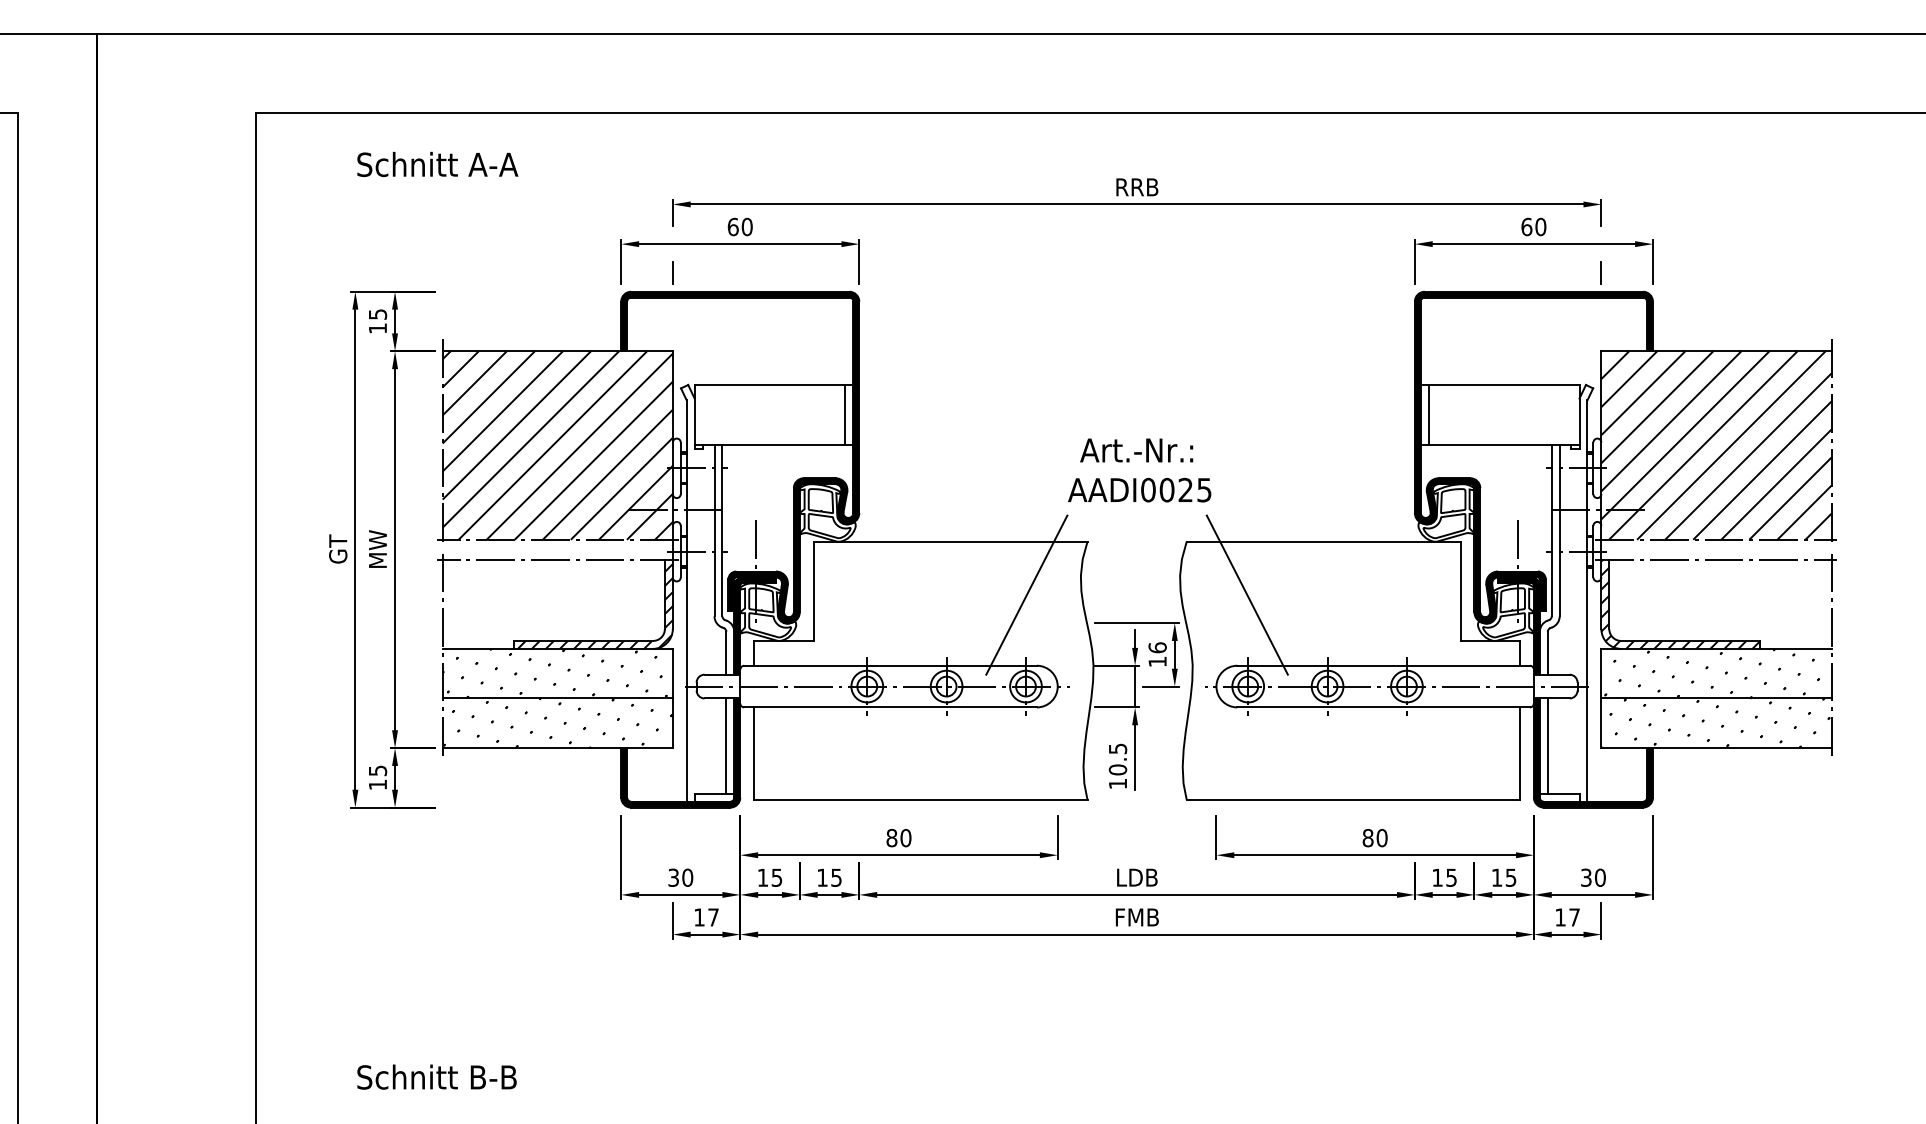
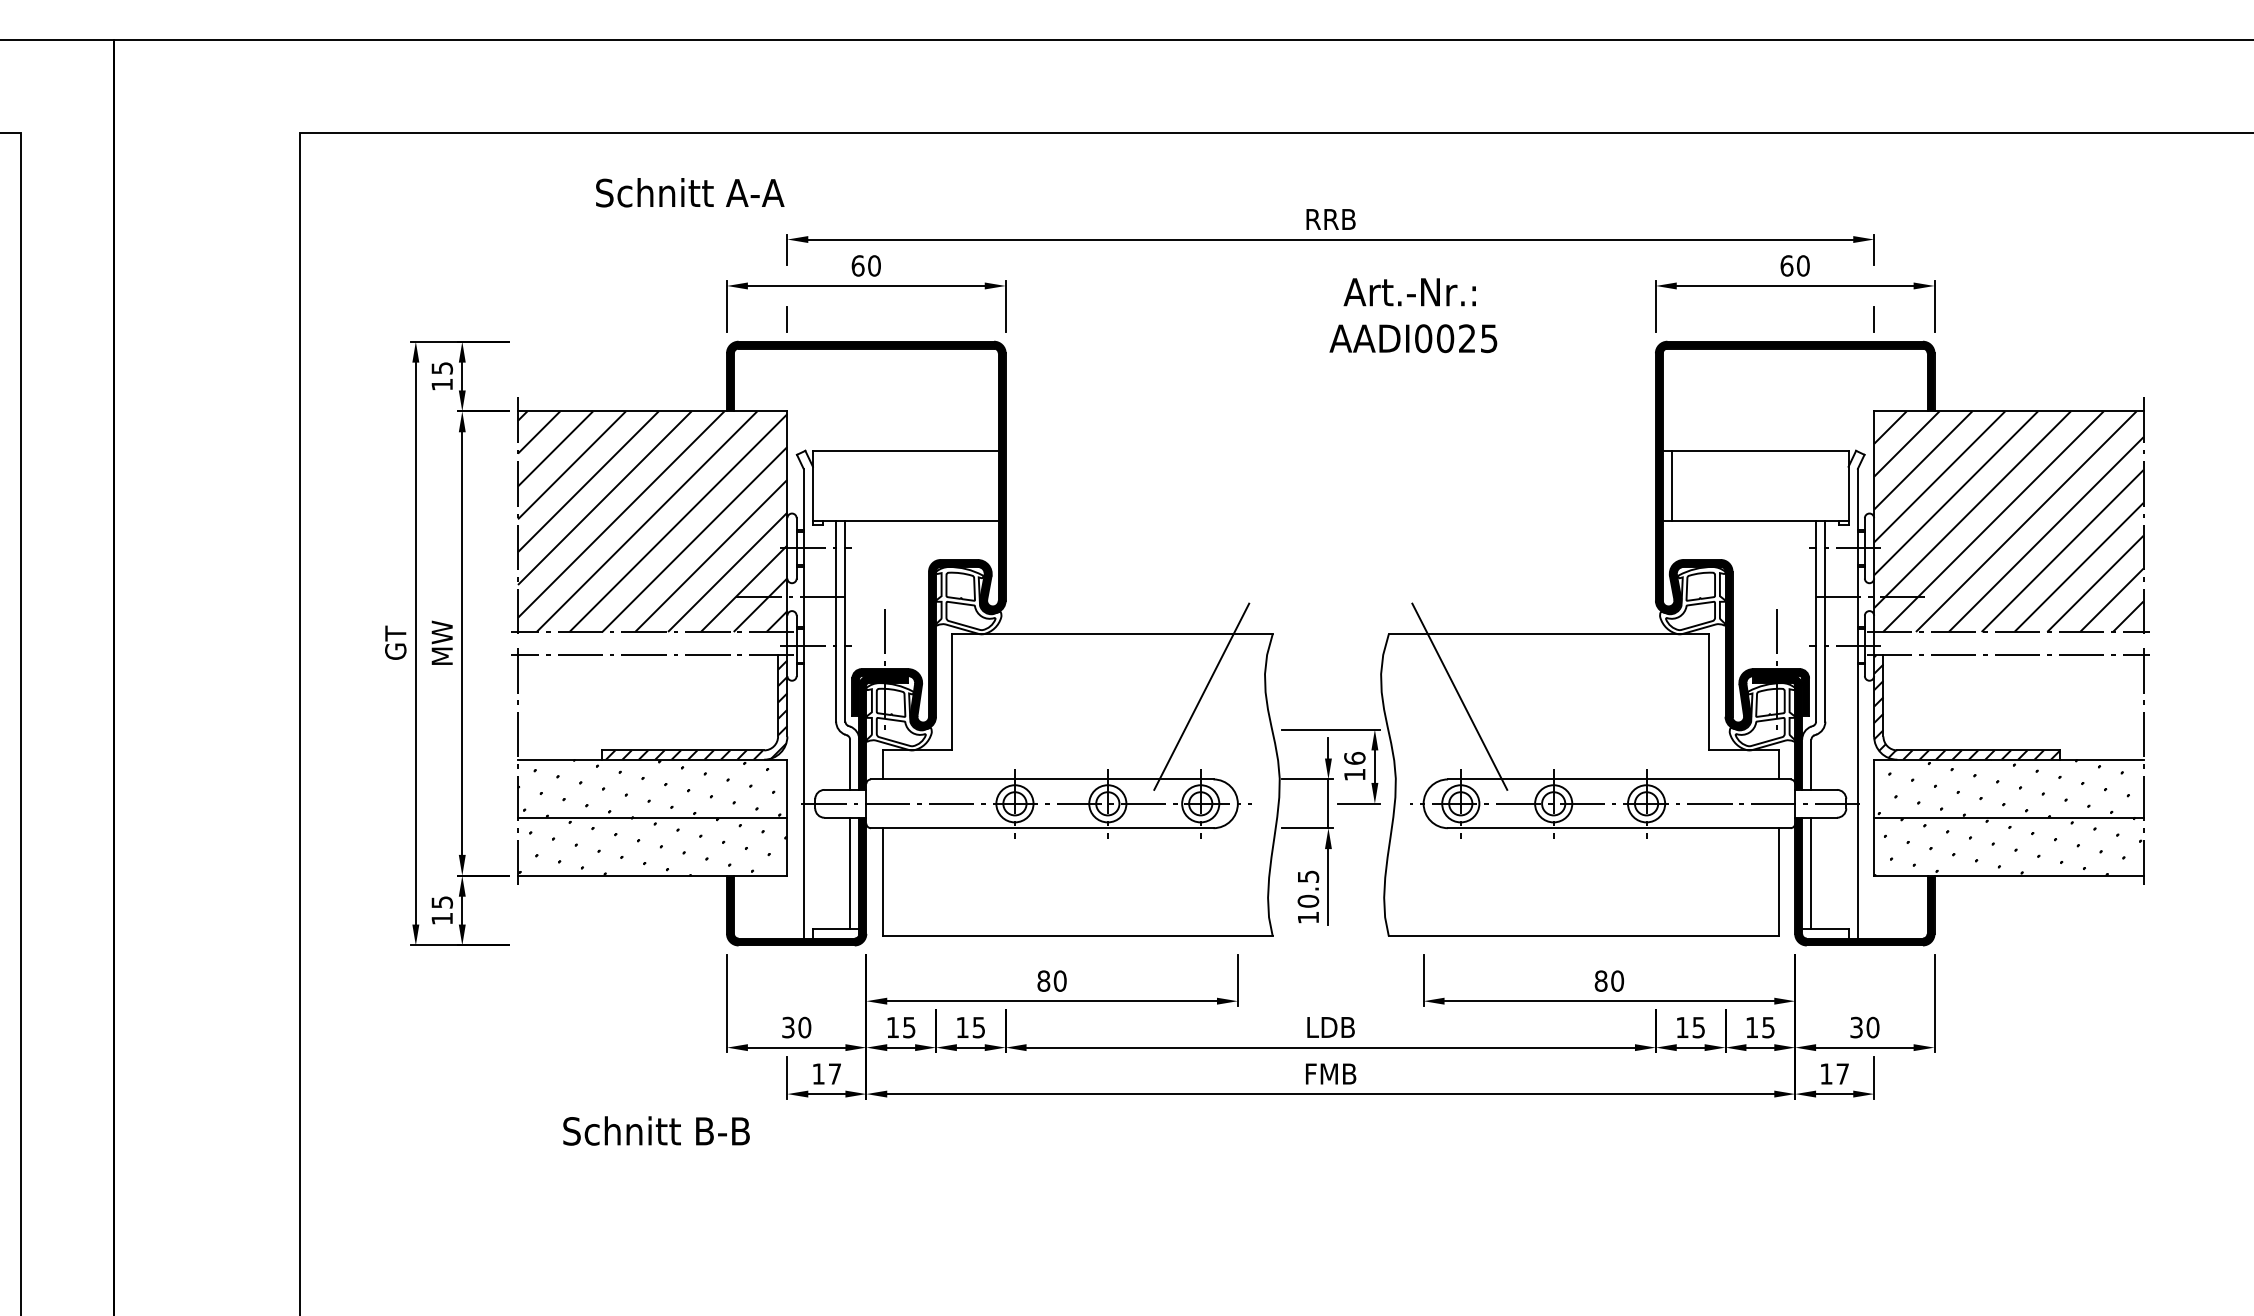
text: (437, 164) -> (689, 192), moved
line: (845, 414) -> (989, 485), removed
text: (1139, 470) -> (1413, 315), moved
text: (436, 1076) -> (655, 1130), moved

